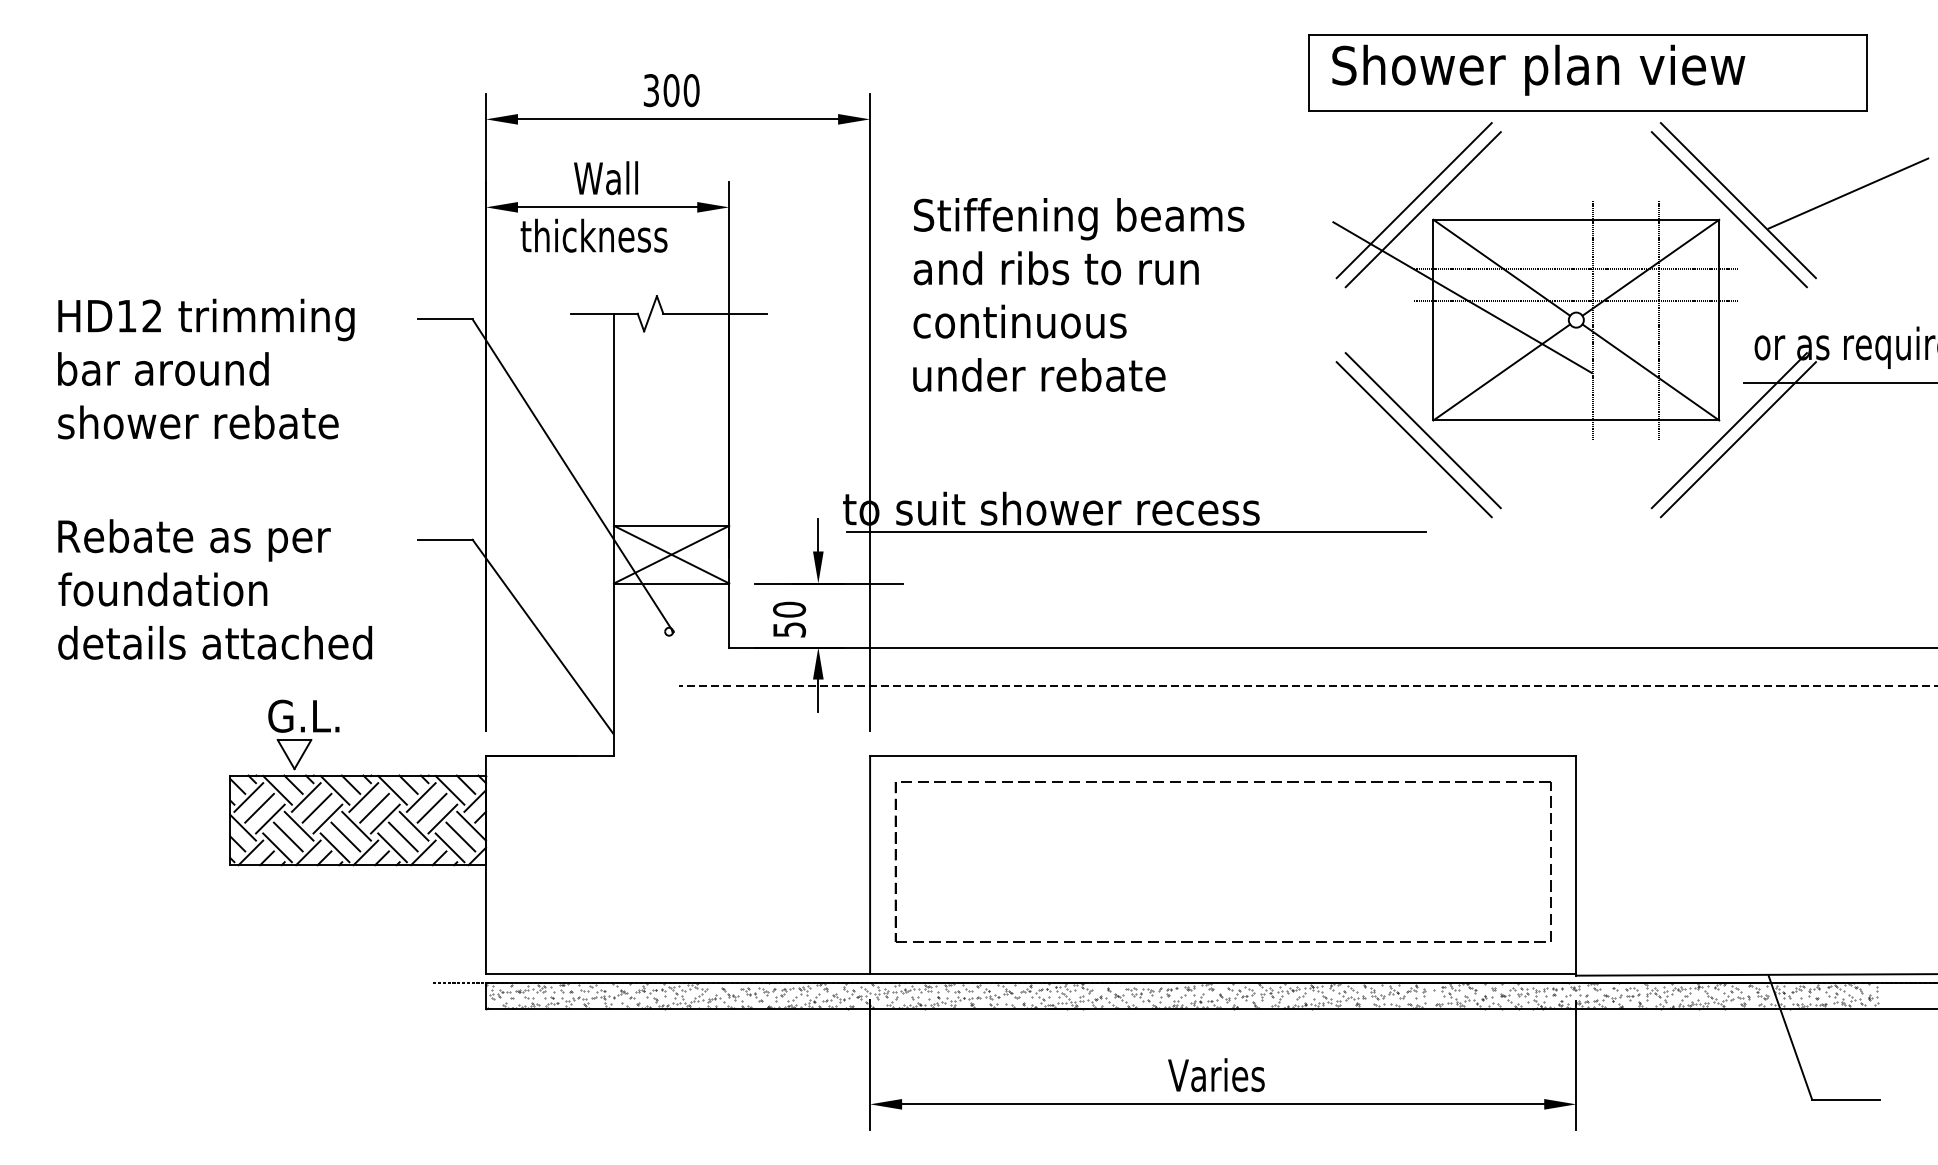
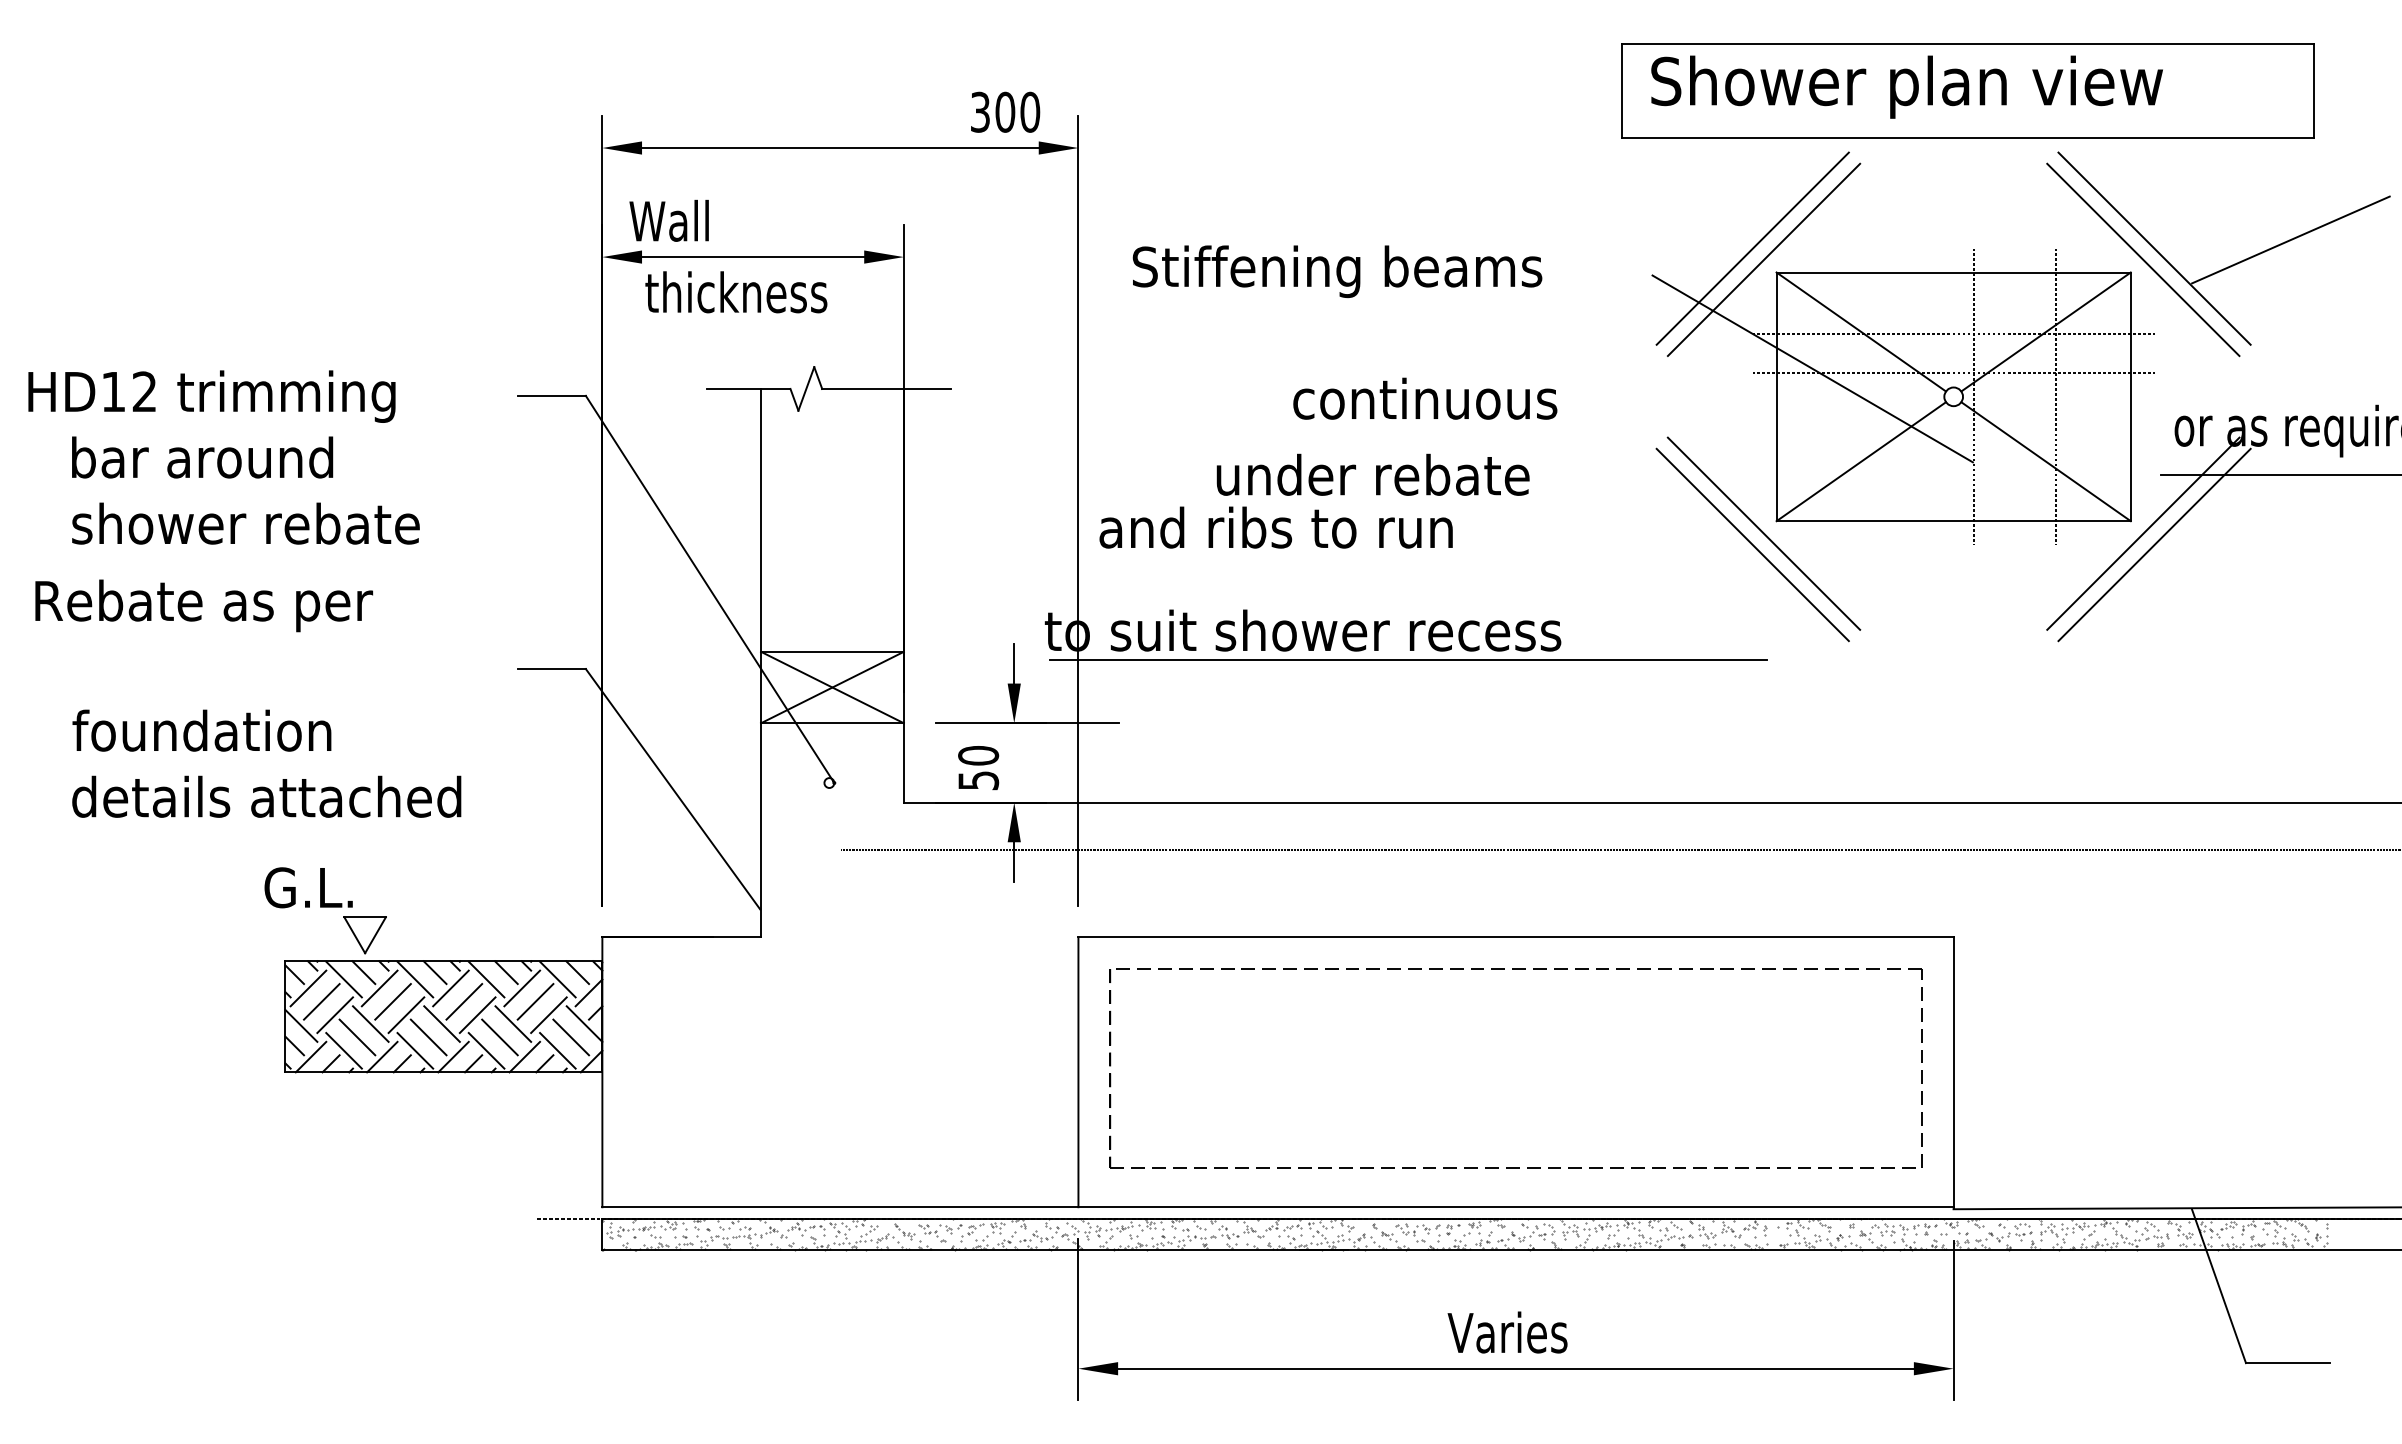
text: (671, 89) -> (1005, 111), moved
text: (605, 177) -> (668, 220), moved
text: (1055, 268) -> (1275, 527), moved
text: (206, 319) -> (211, 396), moved
text: (1020, 321) -> (1425, 398), moved
text: (1038, 374) -> (1372, 474), moved
text: (194, 540) -> (204, 605), moved
text: (303, 716) -> (308, 887), moved

